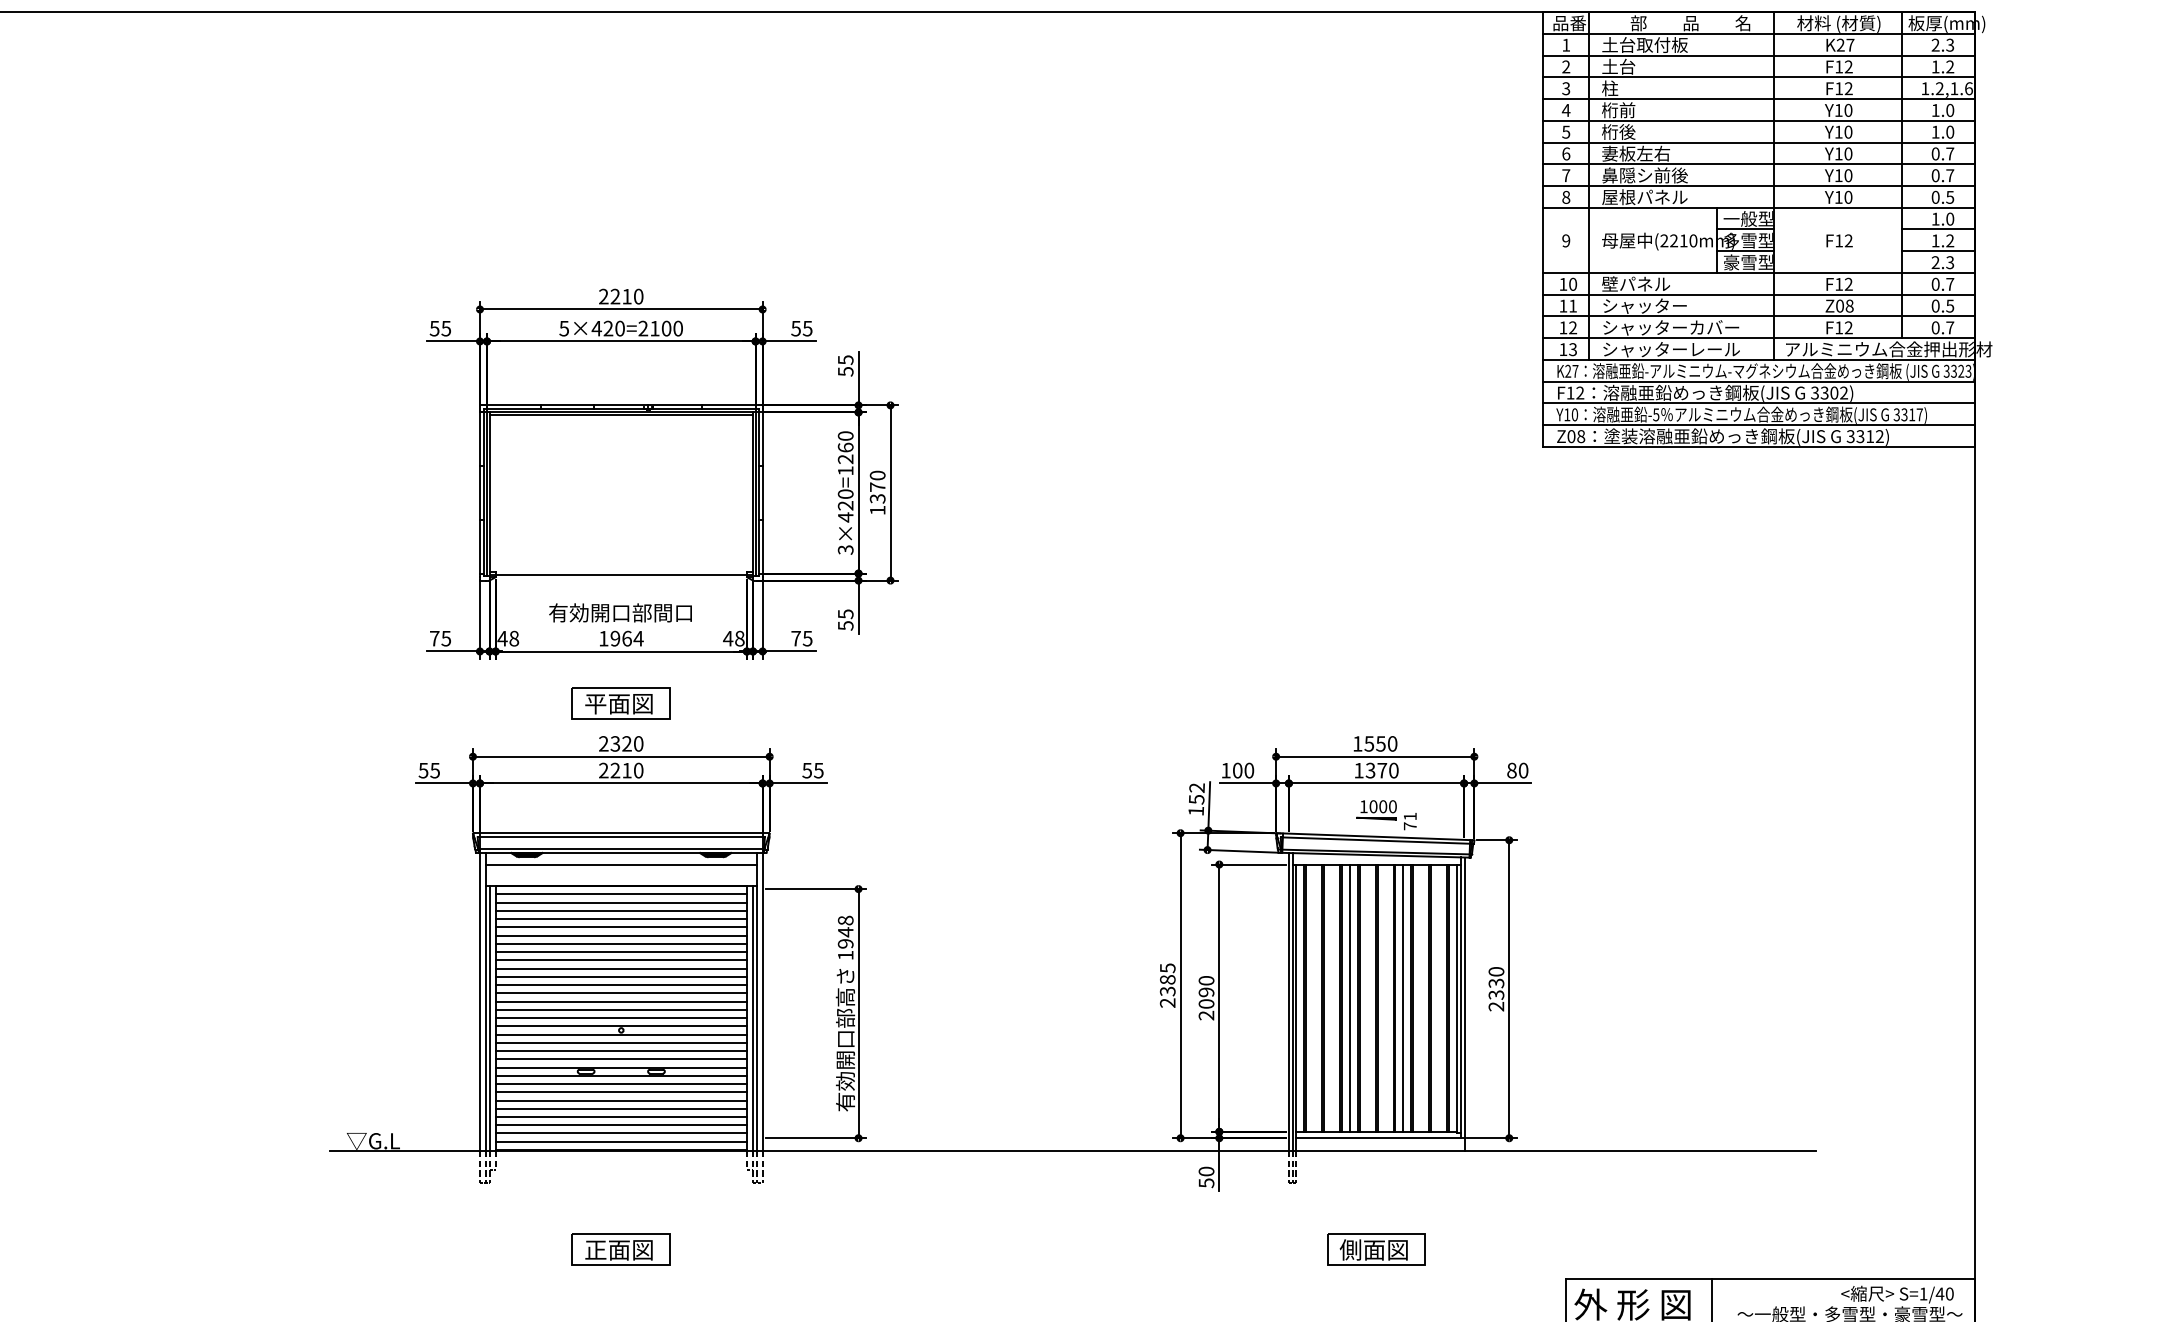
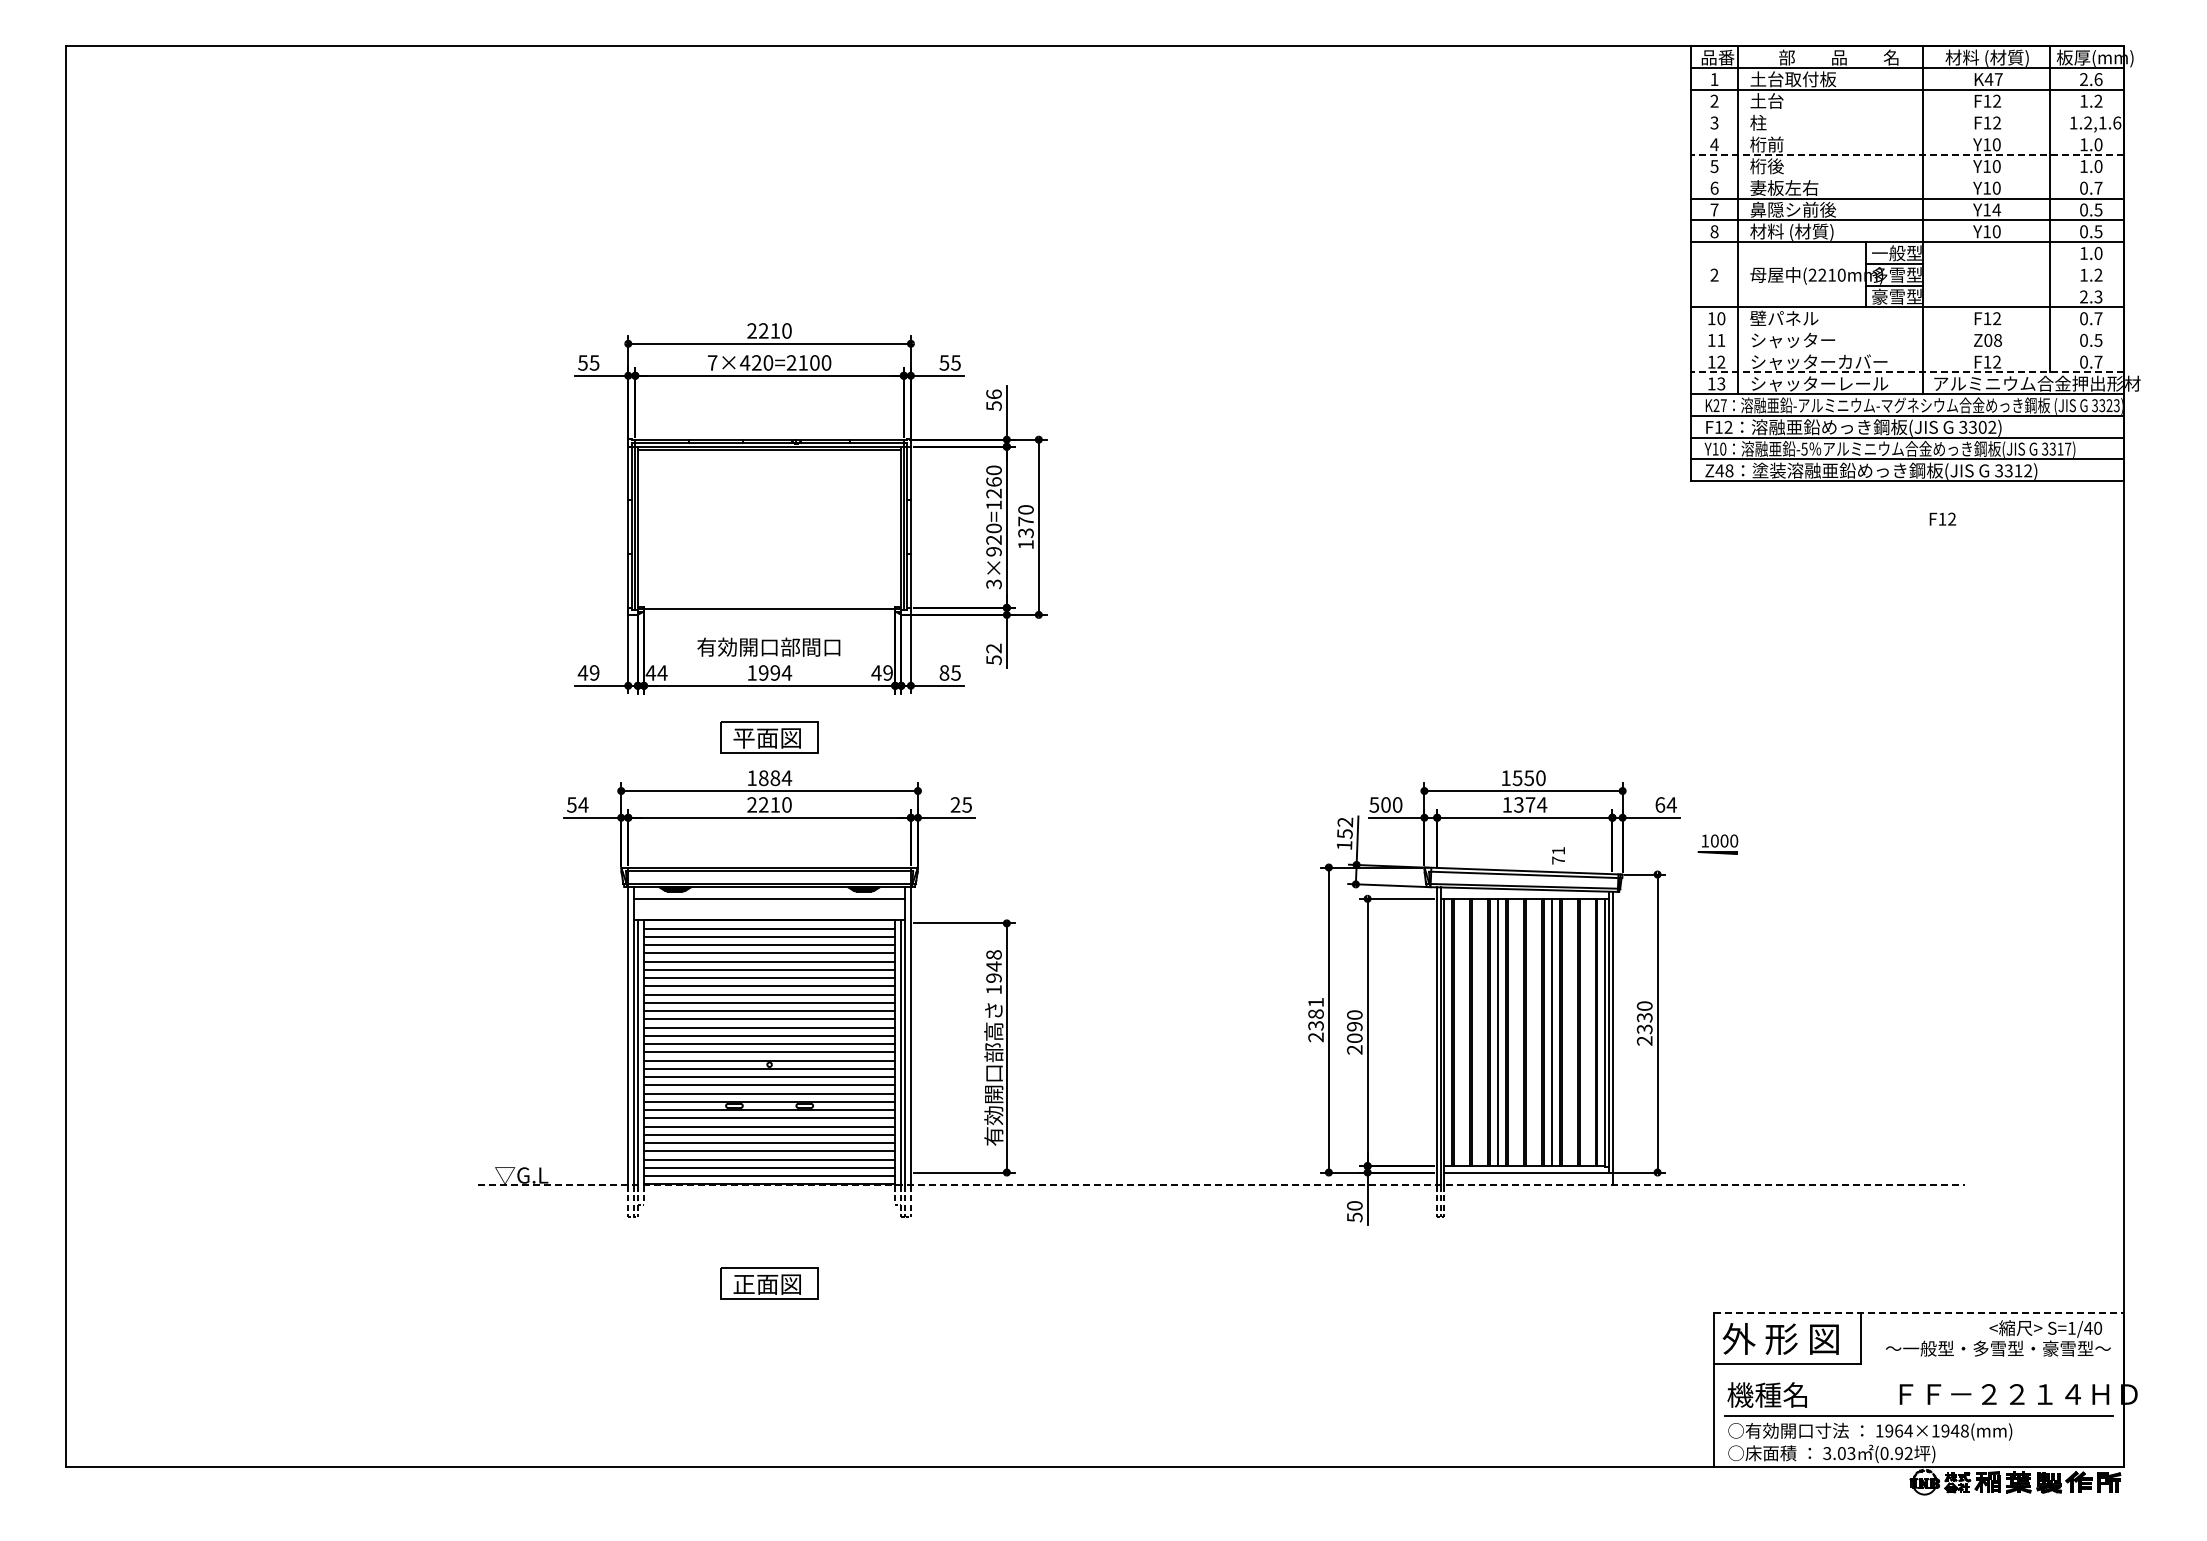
text: (1840, 45) -> (1988, 79), K27 -> K47
text: (1950, 45) -> (2098, 79), 2.3 -> 2.6
line: (1759, 77) -> (1907, 111), removed
line: (1759, 99) -> (1907, 133), removed
line: (1759, 121) -> (1907, 155), solid -> dashed
line: (1759, 142) -> (1907, 176), removed
text: (1848, 175) -> (1996, 209), Y10 -> Y14
text: (1950, 175) -> (2098, 209), 0.7 -> 0.5
text: (1644, 197) -> (1792, 231), 屋根パネル -> 材料 (材質)
line: (1938, 229) -> (2086, 263), removed
text: (1839, 240) -> (1942, 518), moved
text: (1566, 241) -> (1714, 275), 9 -> 2
line: (1938, 251) -> (2086, 285), removed
line: (1759, 295) -> (1907, 329), removed
line: (1759, 316) -> (1907, 350), removed
text: (564, 328) -> (712, 362), 5×420=2100 -> 7×420=2100
line: (1759, 338) -> (1907, 372), solid -> dashed
text: (845, 360) -> (993, 394), 55 -> 56
text: (1571, 436) -> (1719, 470), Z08 -> Z48
text: (845, 517) -> (993, 551), 3×420=1260 -> 3×920=1260
text: (845, 614) -> (993, 648), 55 -> 52
text: (440, 638) -> (588, 672), 75 -> 49
text: (514, 638) -> (662, 672), 48 -> 44
text: (627, 638) -> (775, 672), 1964 -> 1994
text: (739, 638) -> (887, 672), 48 -> 49
text: (796, 638) -> (944, 672), 75 -> 85
text: (621, 744) -> (769, 778), 2320 -> 1884
text: (435, 770) -> (583, 804), 55 -> 54
text: (807, 770) -> (955, 804), 55 -> 25
text: (1226, 770) -> (1374, 804), 100 -> 500
text: (1393, 770) -> (1541, 804), 1370 -> 1374
text: (1518, 770) -> (1666, 804), 80 -> 64
part: (1376, 810) -> (1717, 844), moved
text: (1167, 968) -> (1315, 1002), 2385 -> 2381
line: (1073, 1151) -> (1221, 1185), solid -> dashed
part: (1376, 1249) -> (1524, 1283), removed
line: (1771, 1279) -> (1919, 1313), solid -> dashed

